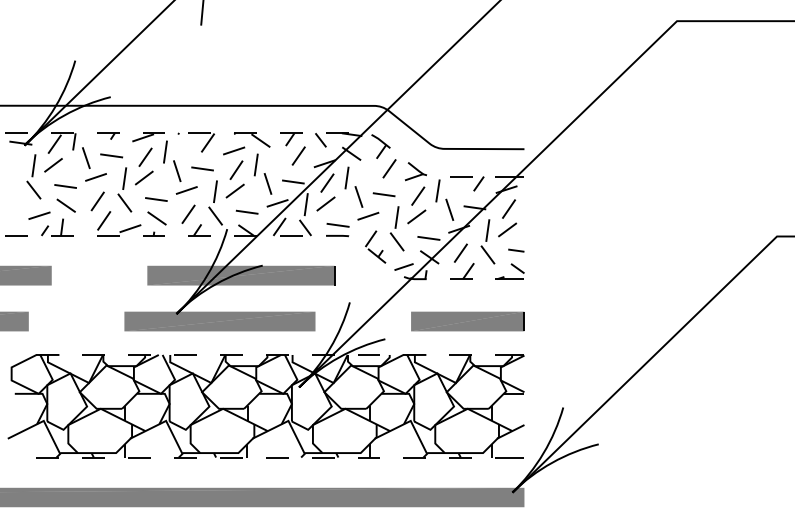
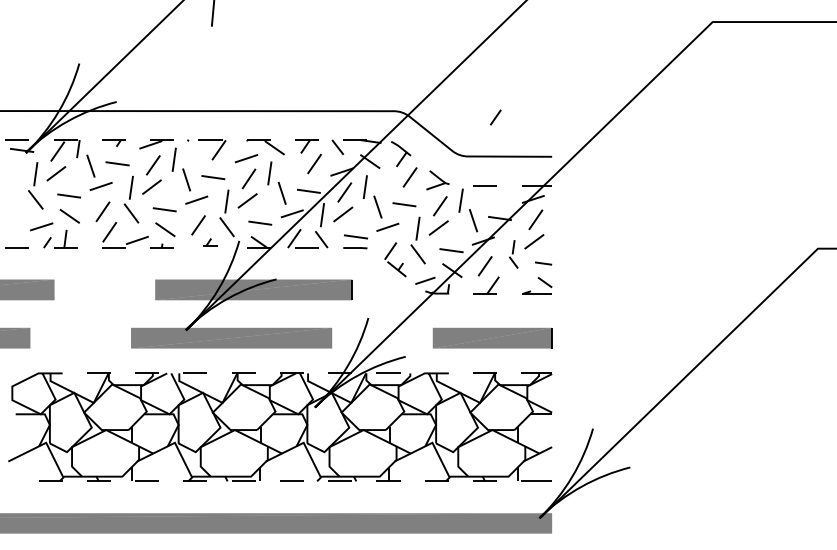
line: (478, 183) -> (495, 117), moved
part: (199, 230) -> (210, 242), size x0.6
part: (487, 241) -> (513, 253), size x0.6

